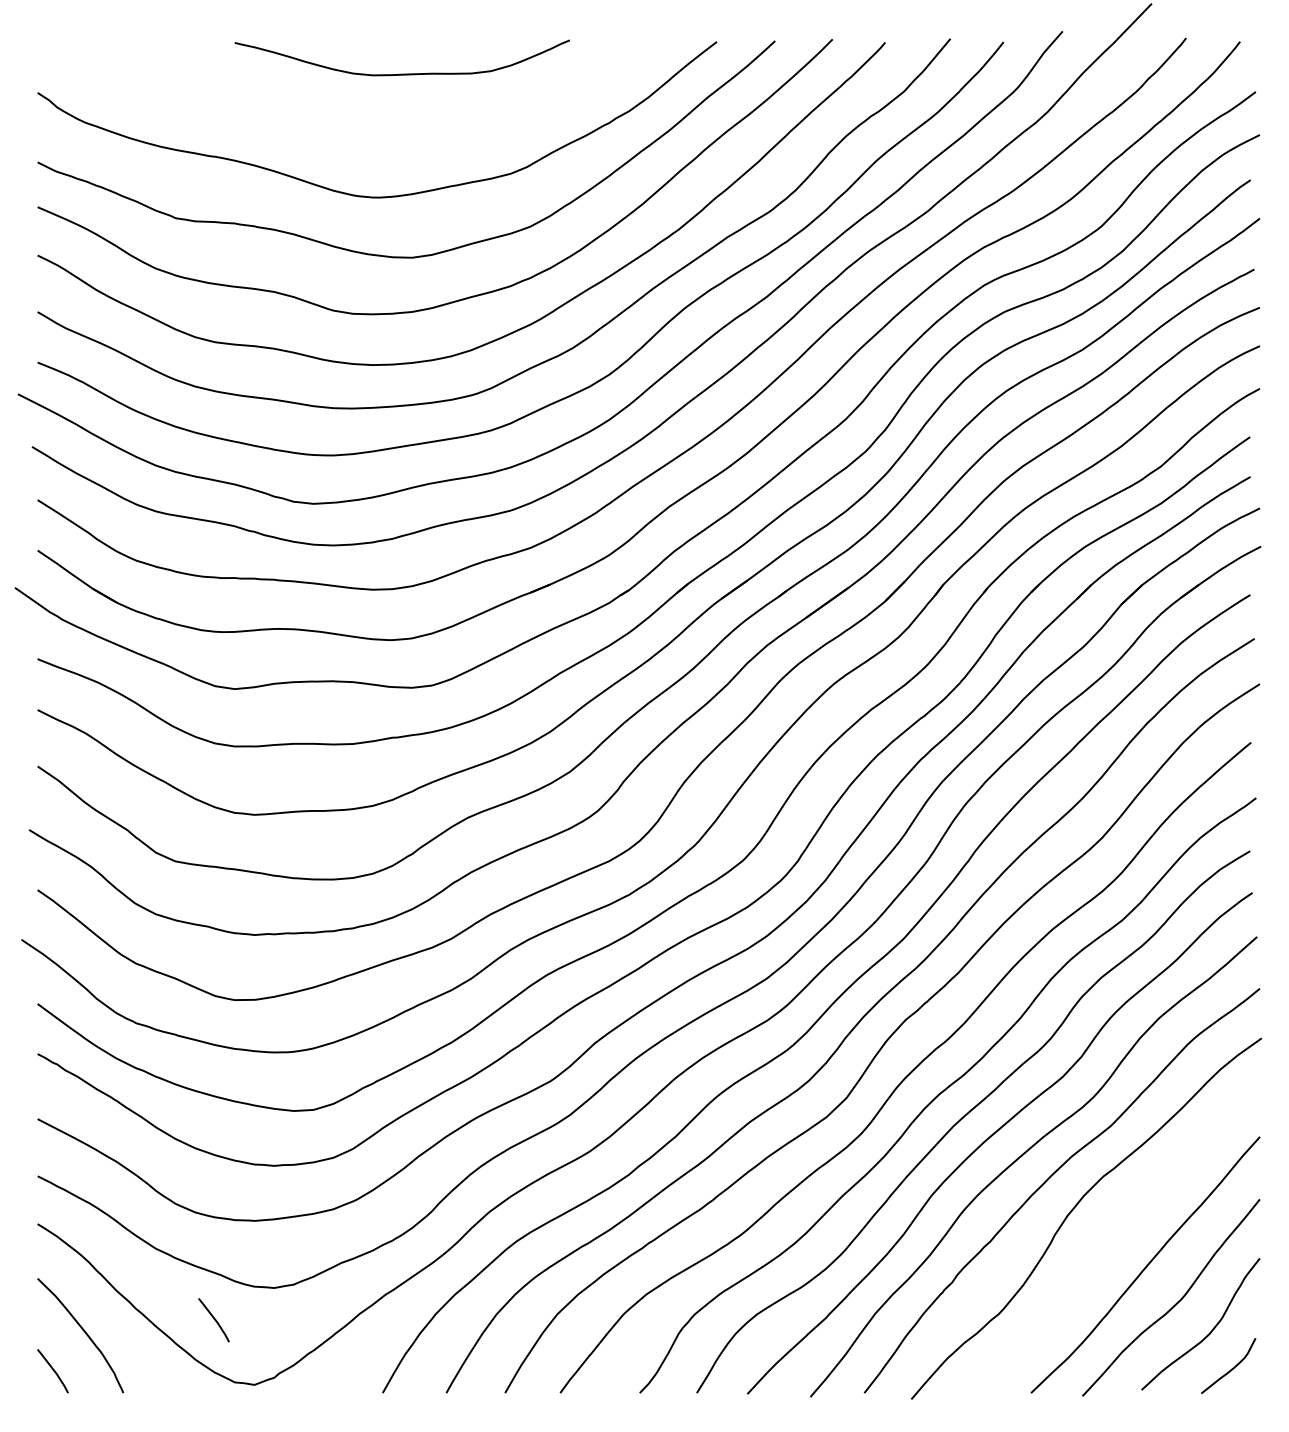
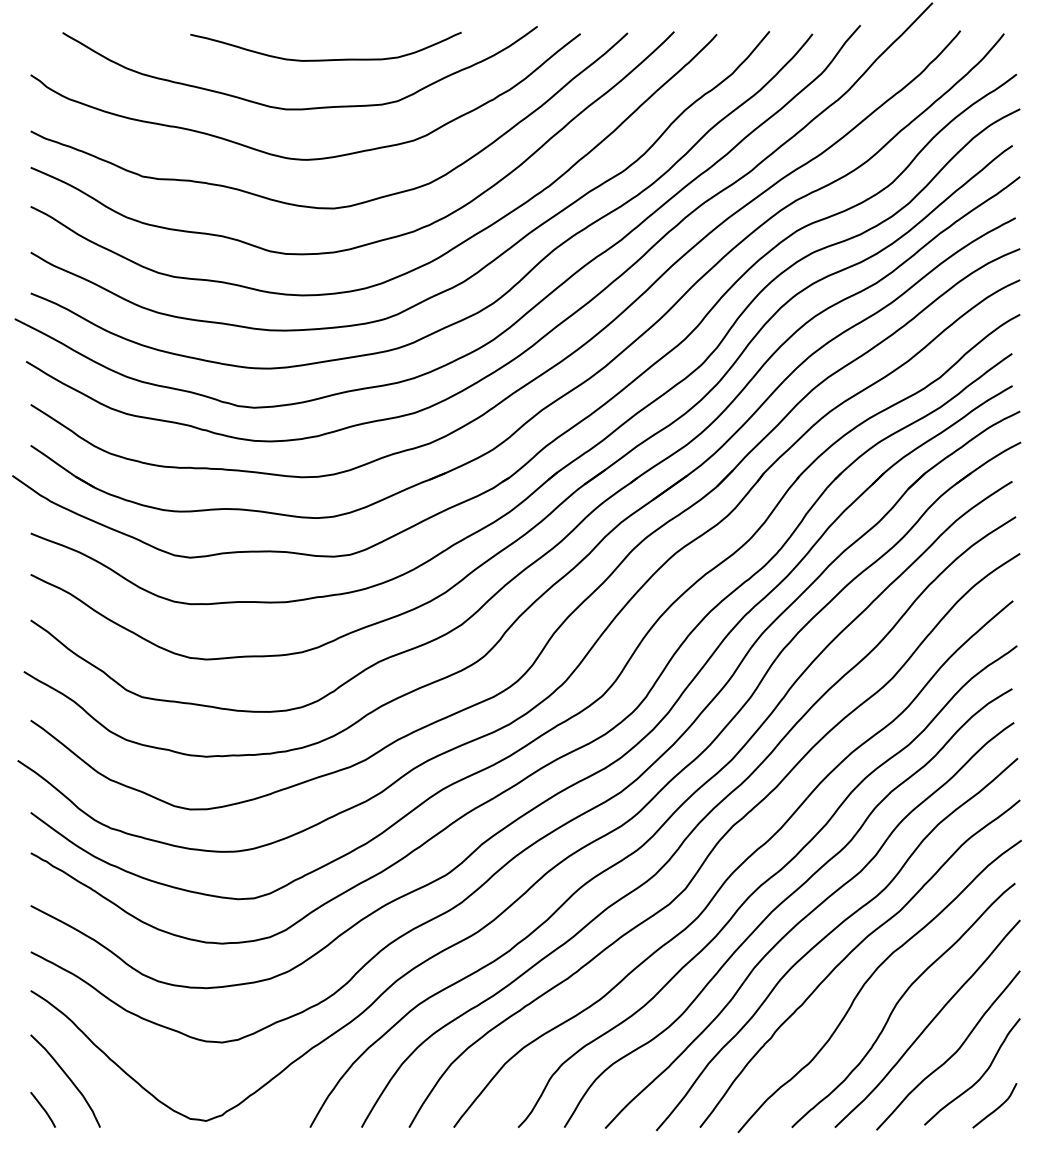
curve: (379, 133) -> (307, 107), added
curve: (1109, 1239) -> (898, 1003), added
line: (213, 1319) -> (173, 1068), removed

